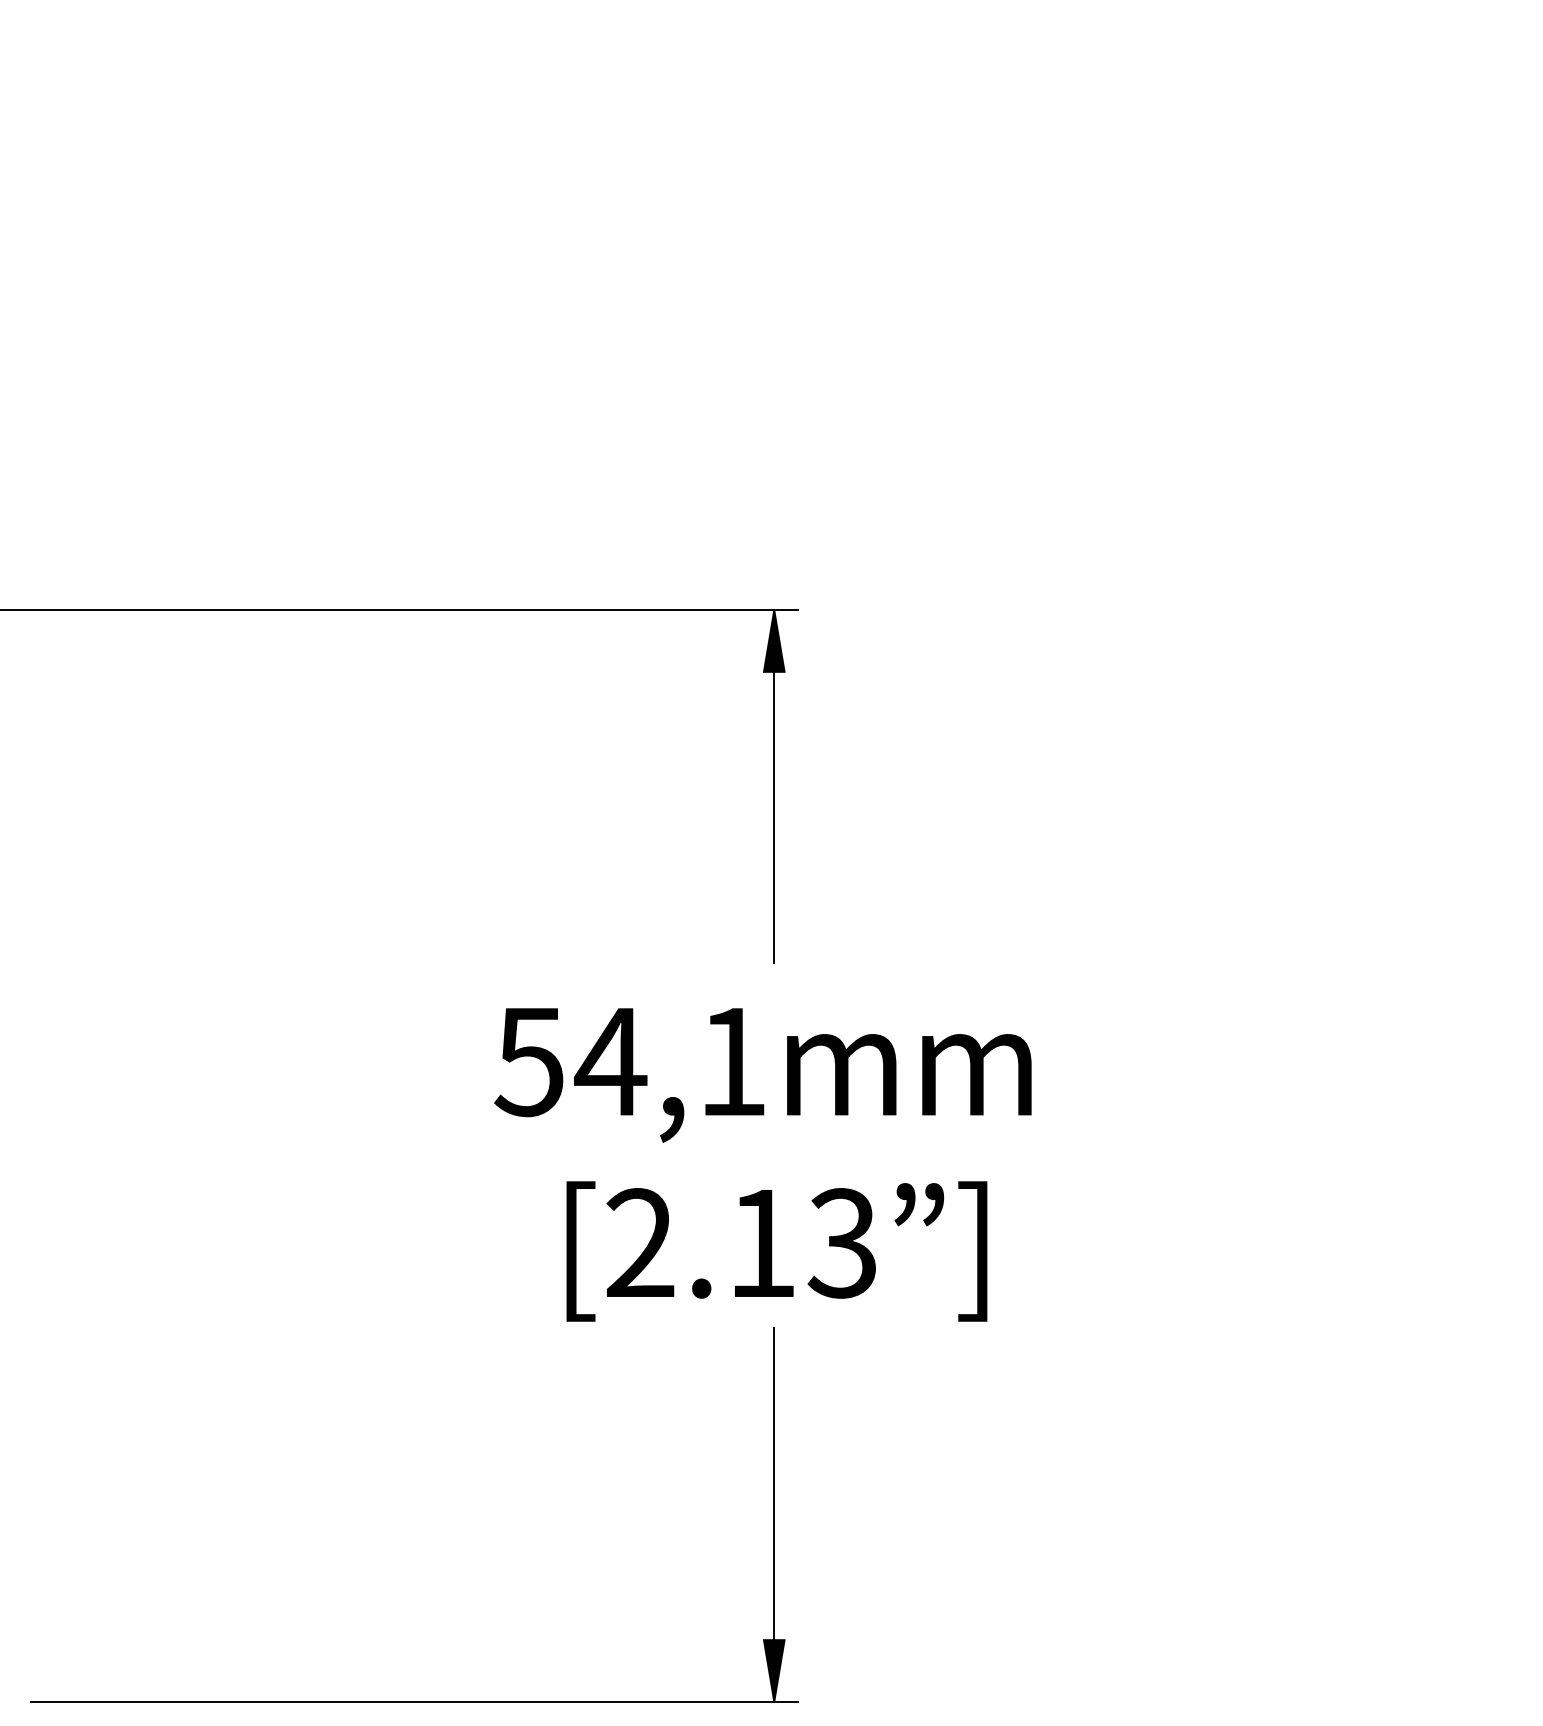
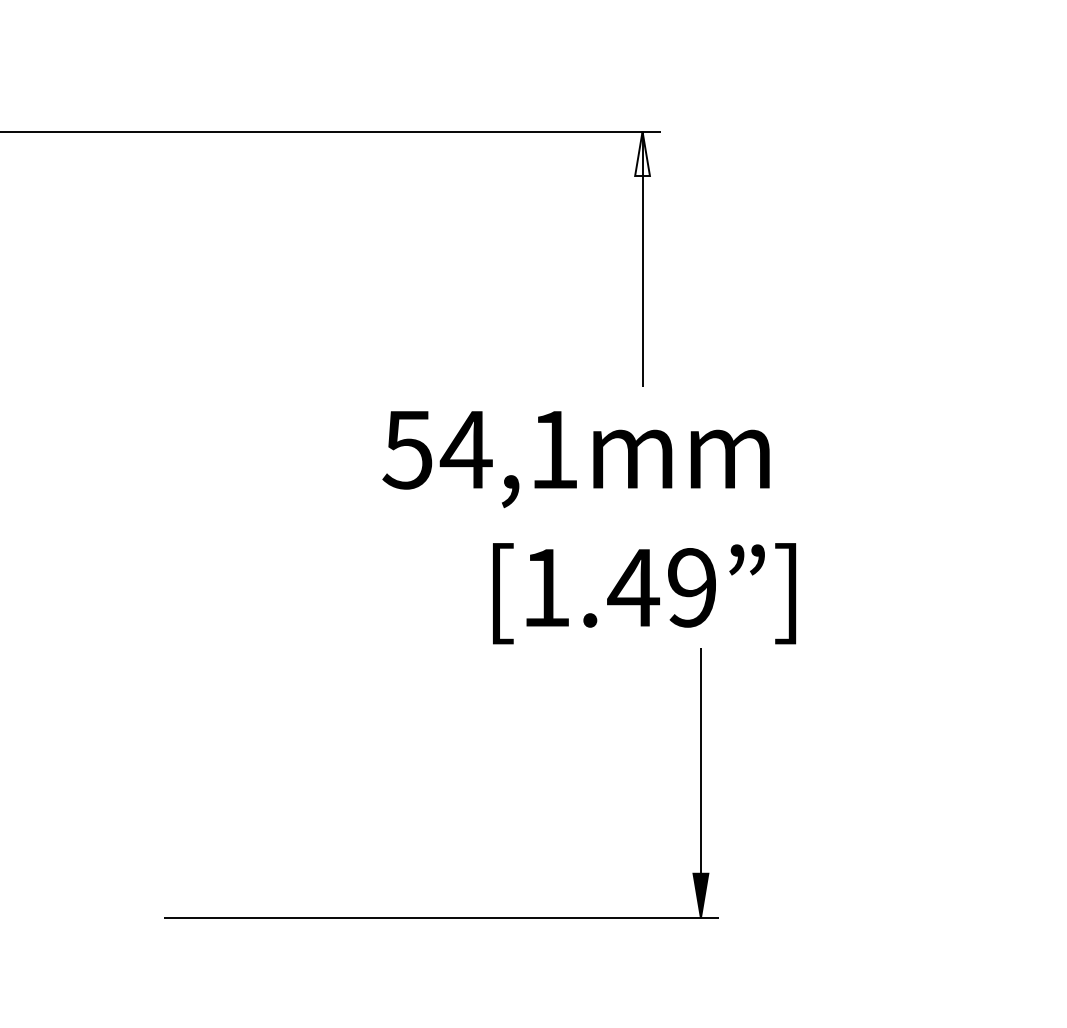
fill: (773, 640) -> (642, 153), removed
text: (762, 1075) -> (575, 459), moved
text: (741, 1243) -> (618, 587), [2.13 -> [1.49
part: (414, 1701) -> (441, 917), moved

